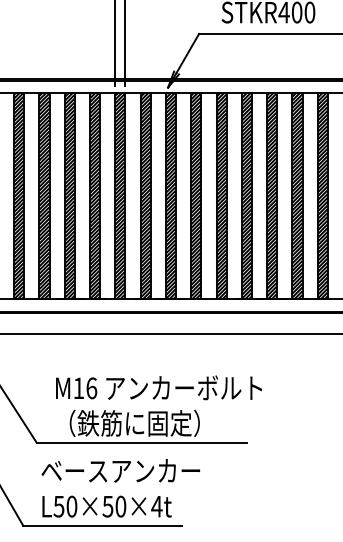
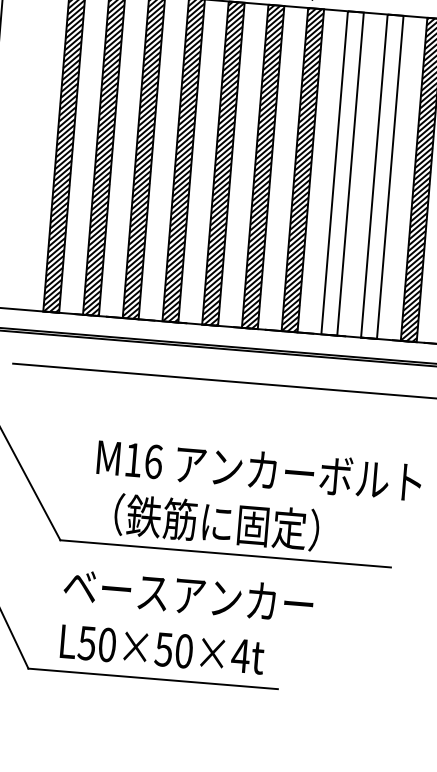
hatch: (196, 196) -> (342, 174), removed
hatch: (221, 196) -> (382, 177), removed

